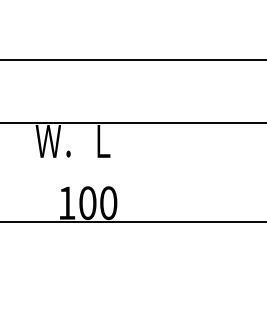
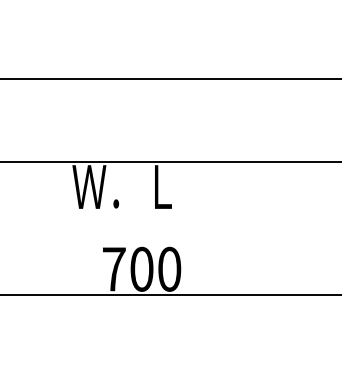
text: (66, 202) -> (113, 268), 100 -> 700

